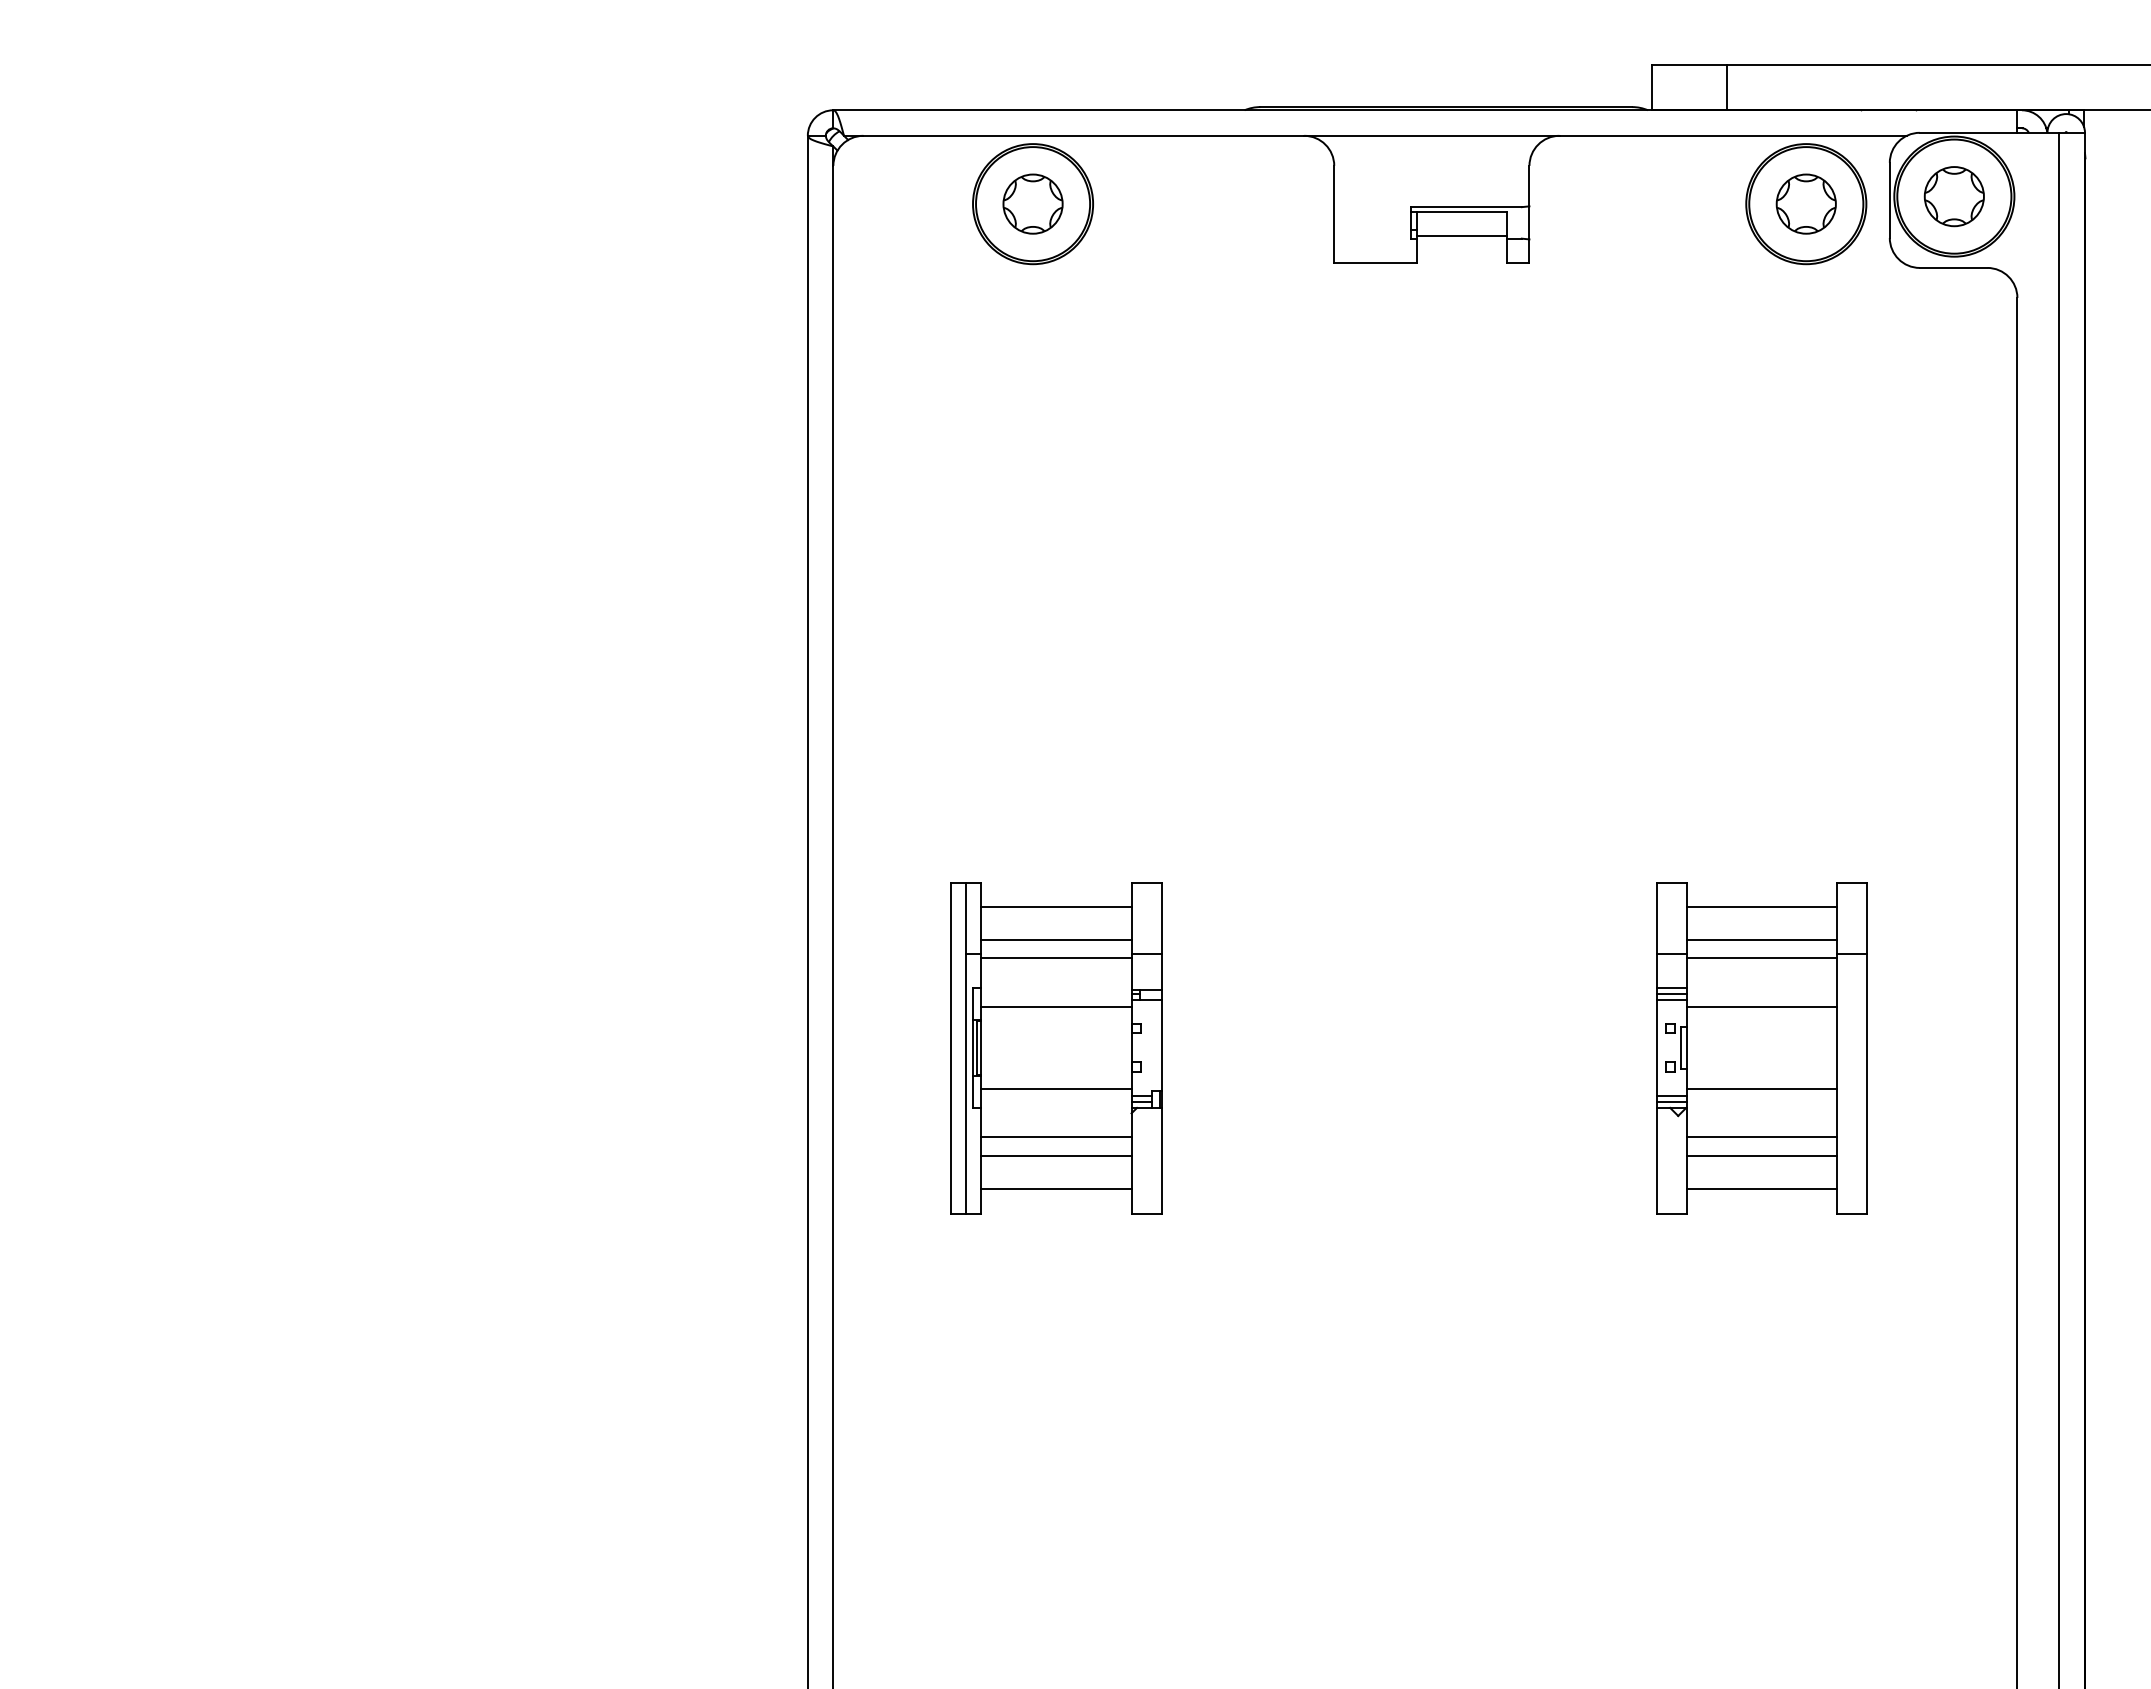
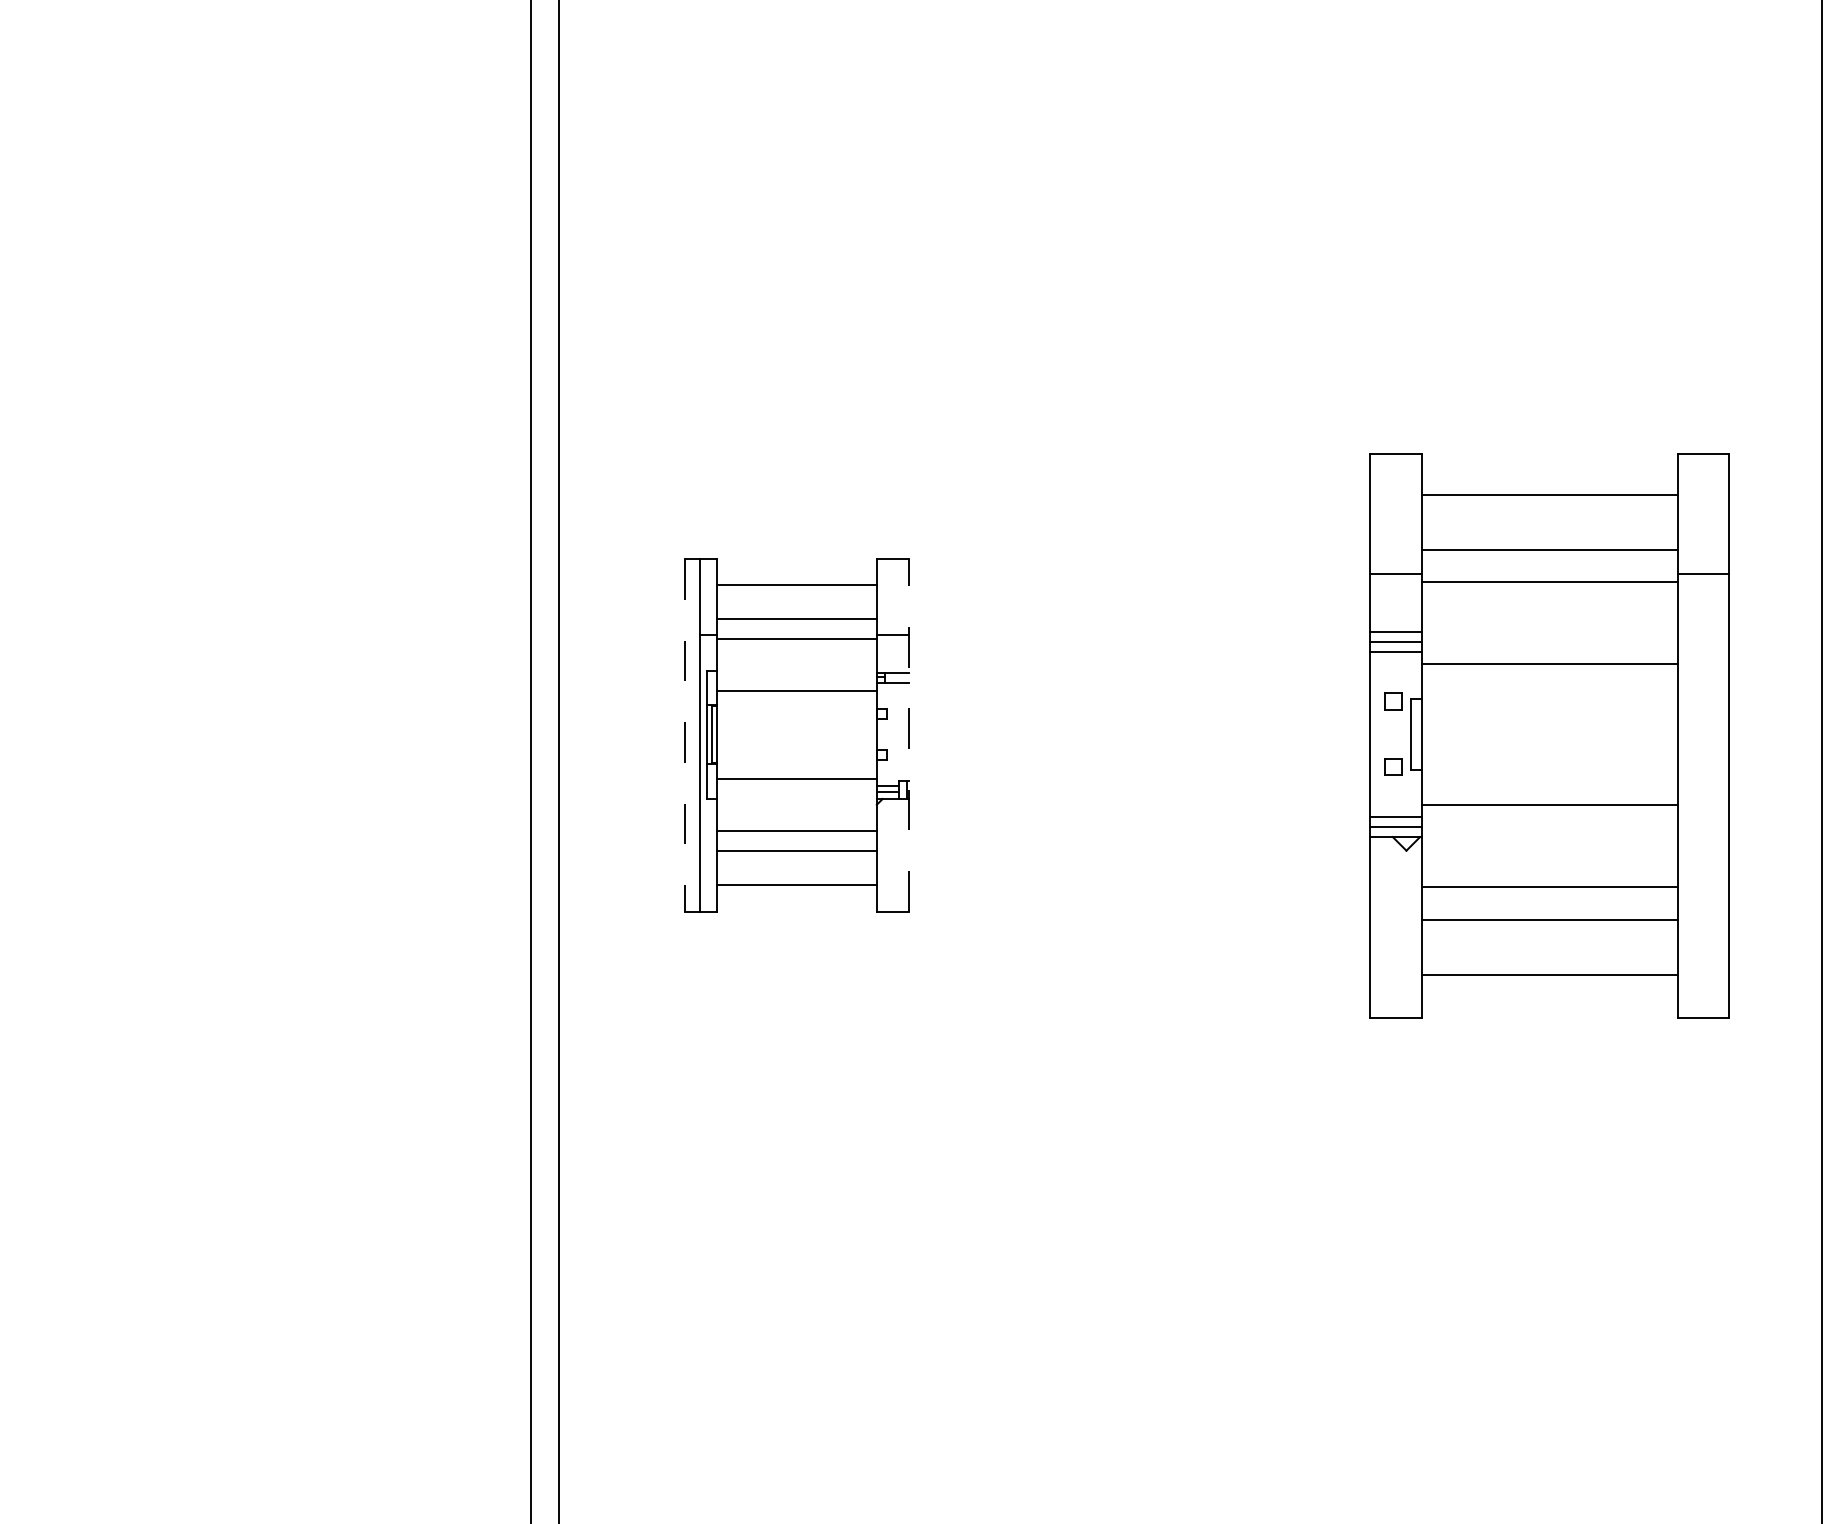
line: (1161, 1048) -> (908, 735), solid -> dashed
part: (1761, 1048) -> (1548, 735), size x1.6
line: (951, 1049) -> (684, 736), solid -> dashed

